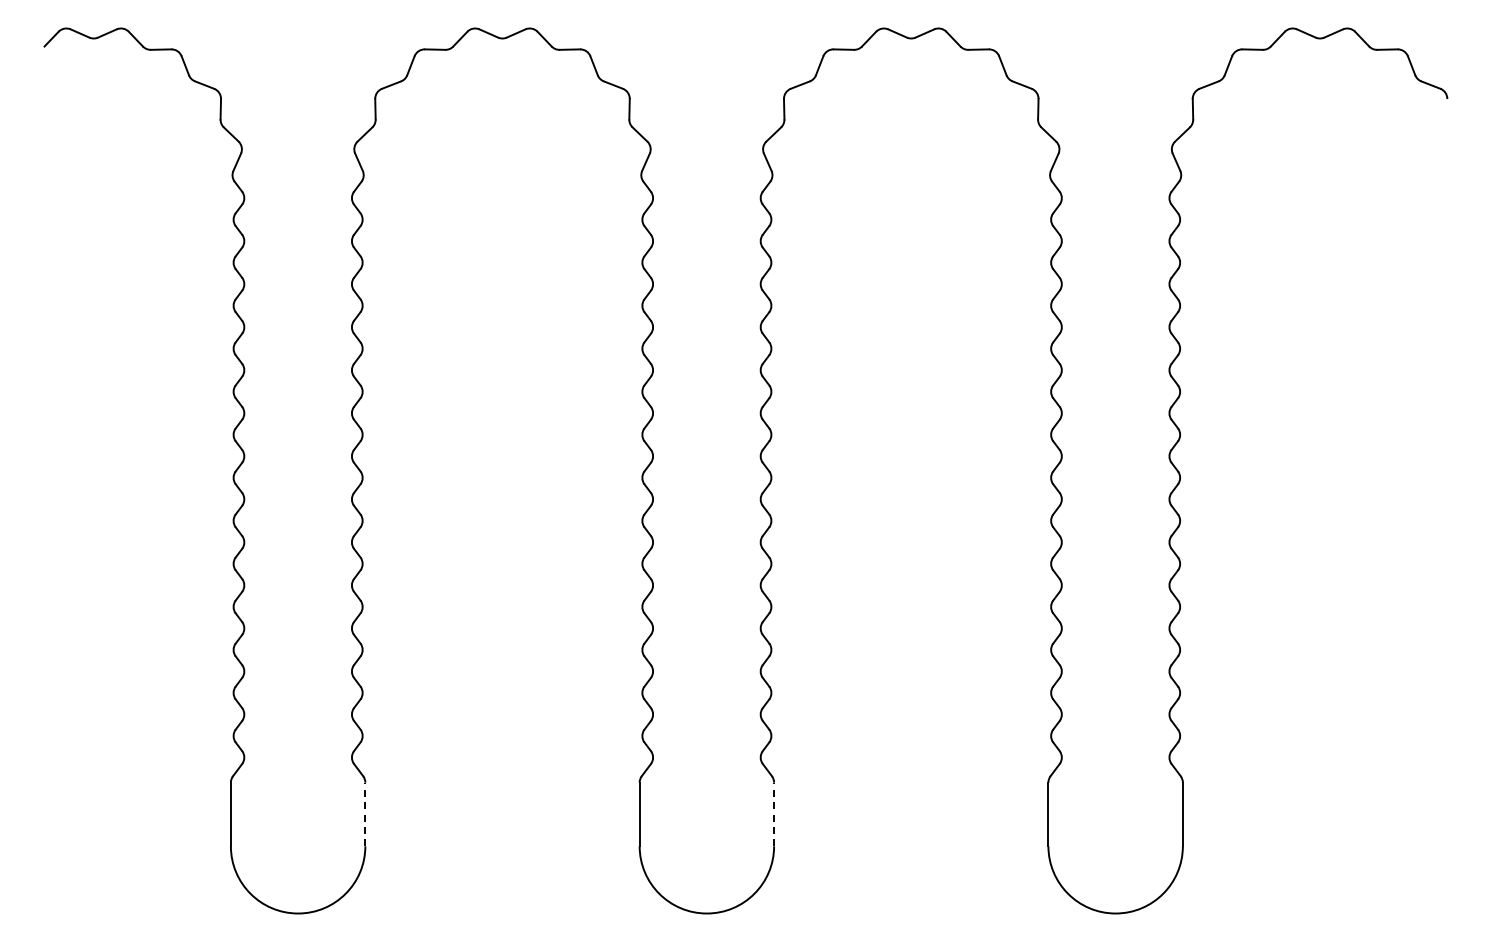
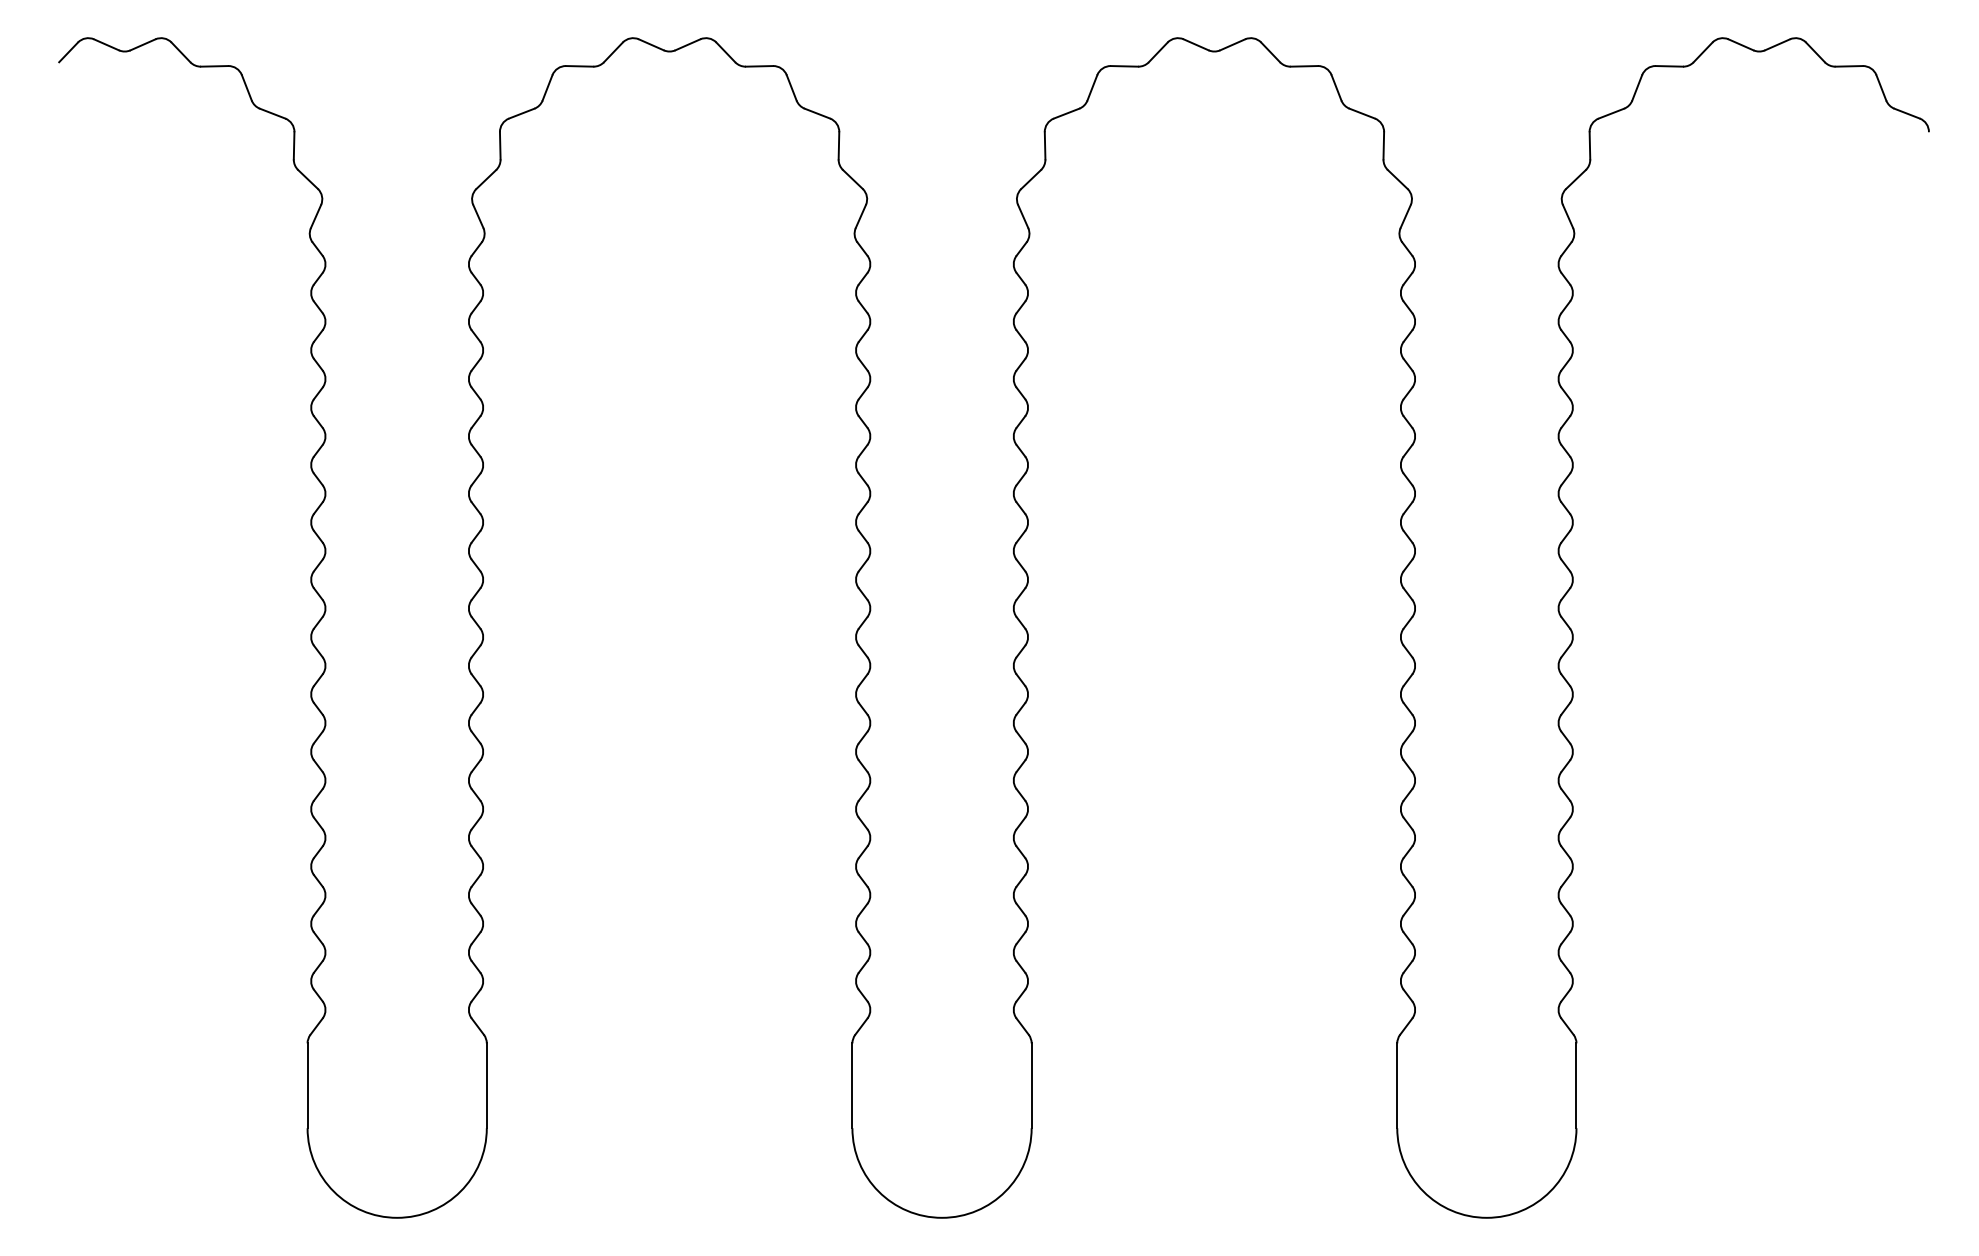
line: (365, 814) -> (486, 1085), dashed -> solid
line: (774, 814) -> (1032, 1085), dashed -> solid

